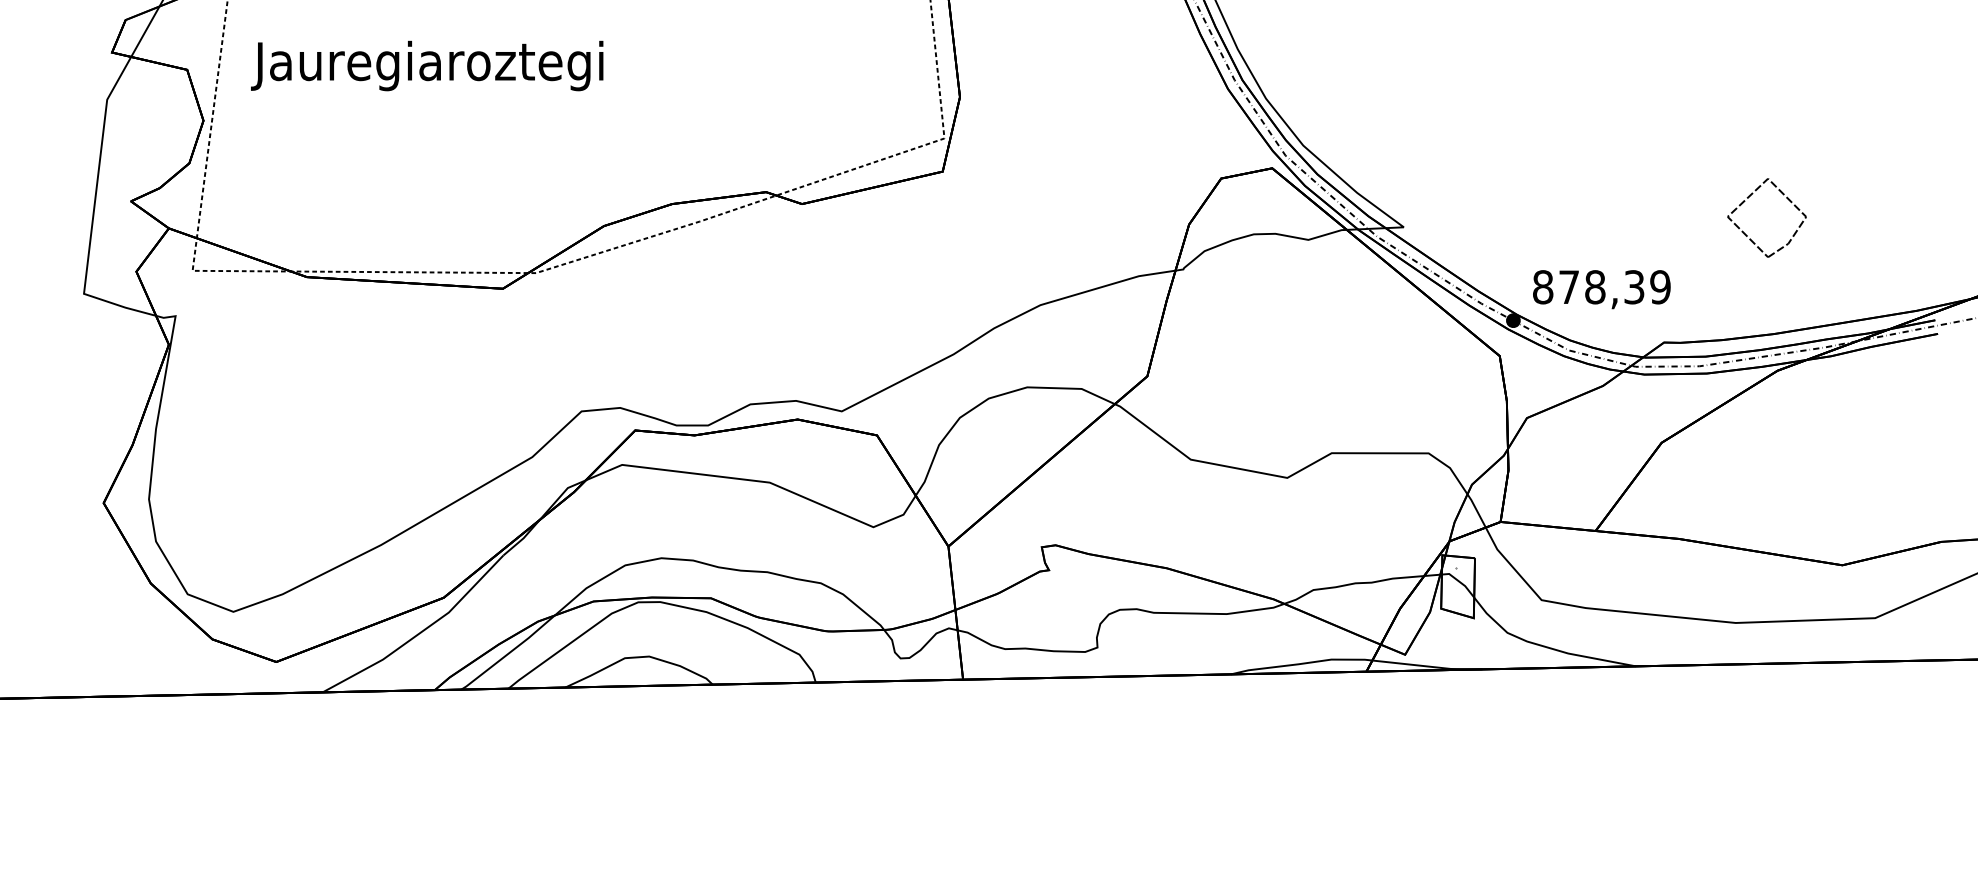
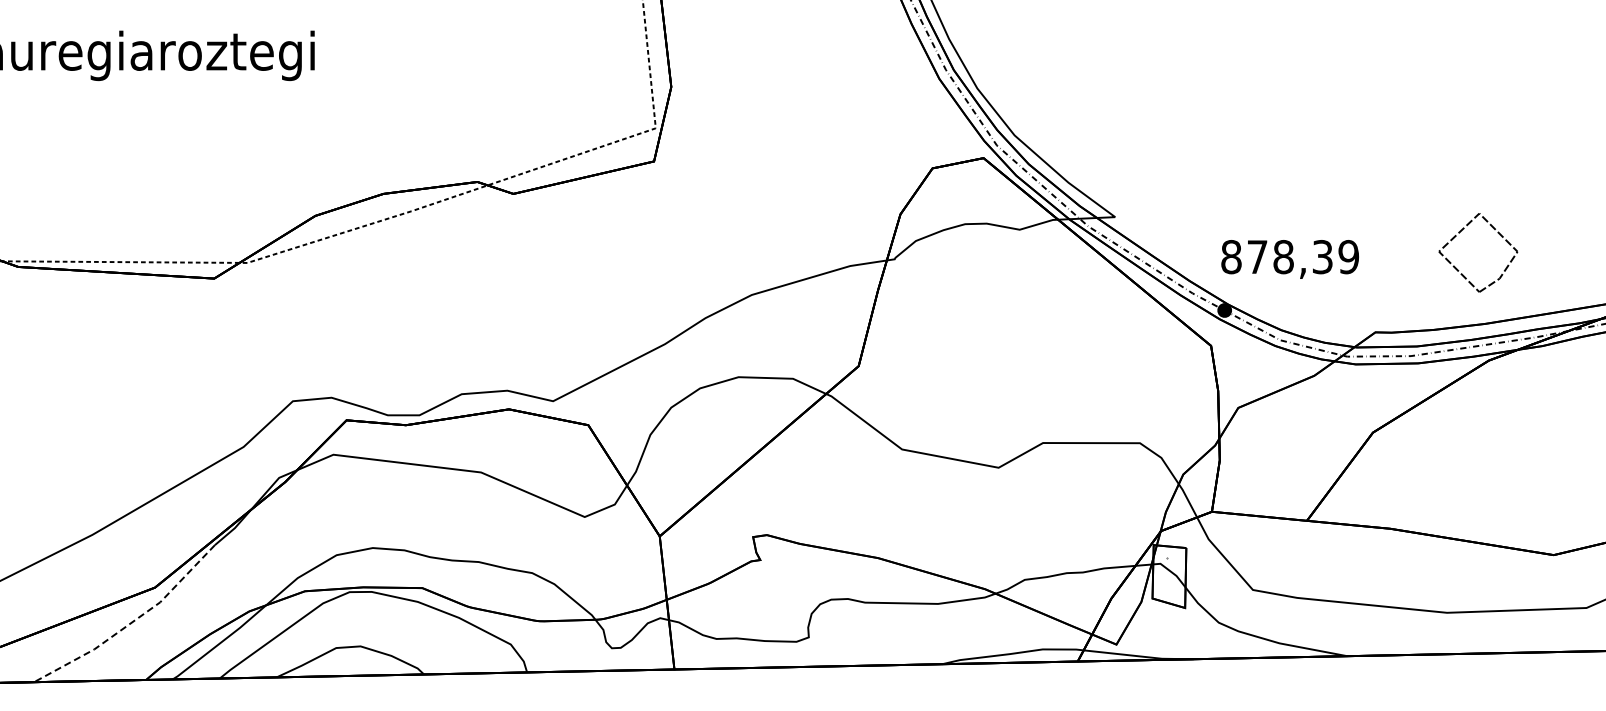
part: (1748, 198) -> (1459, 233), moved
text: (1601, 289) -> (1289, 259), moved
line: (419, 633) -> (130, 623), solid -> dashed

